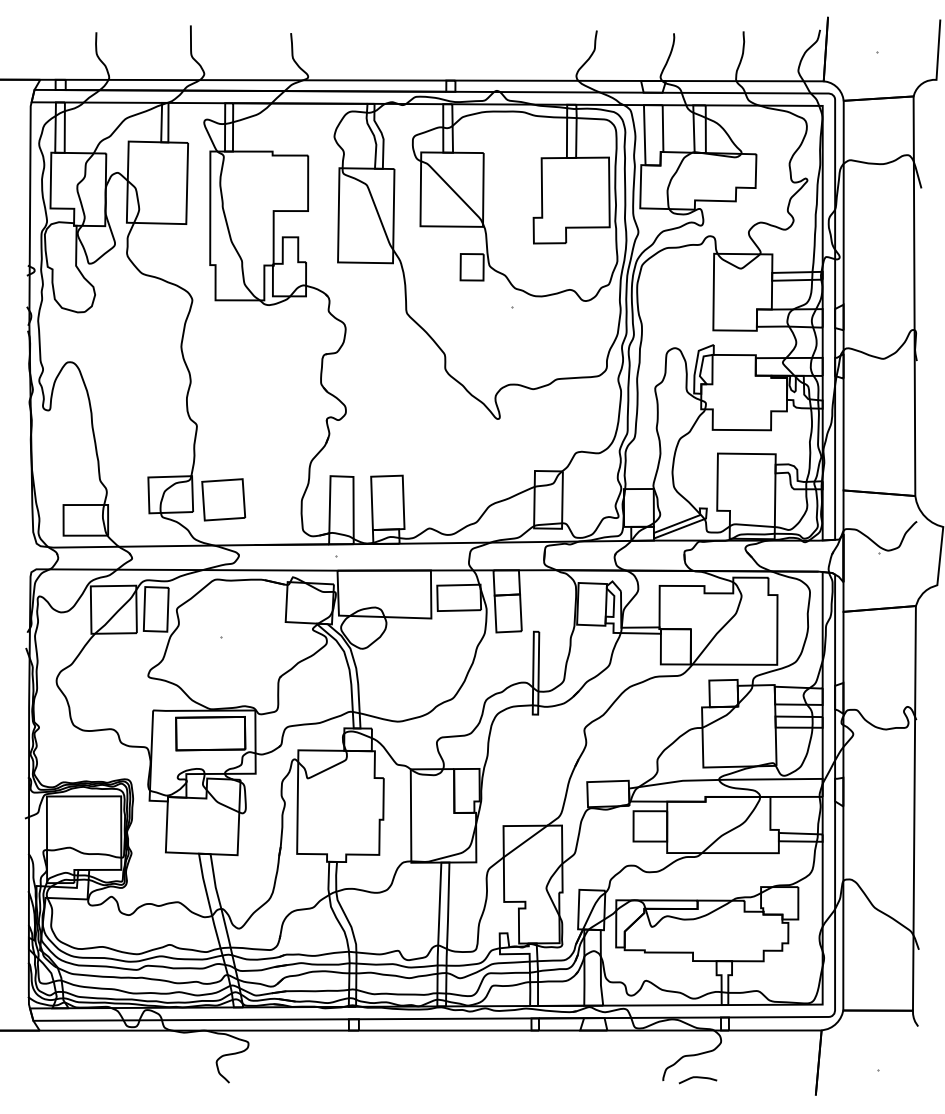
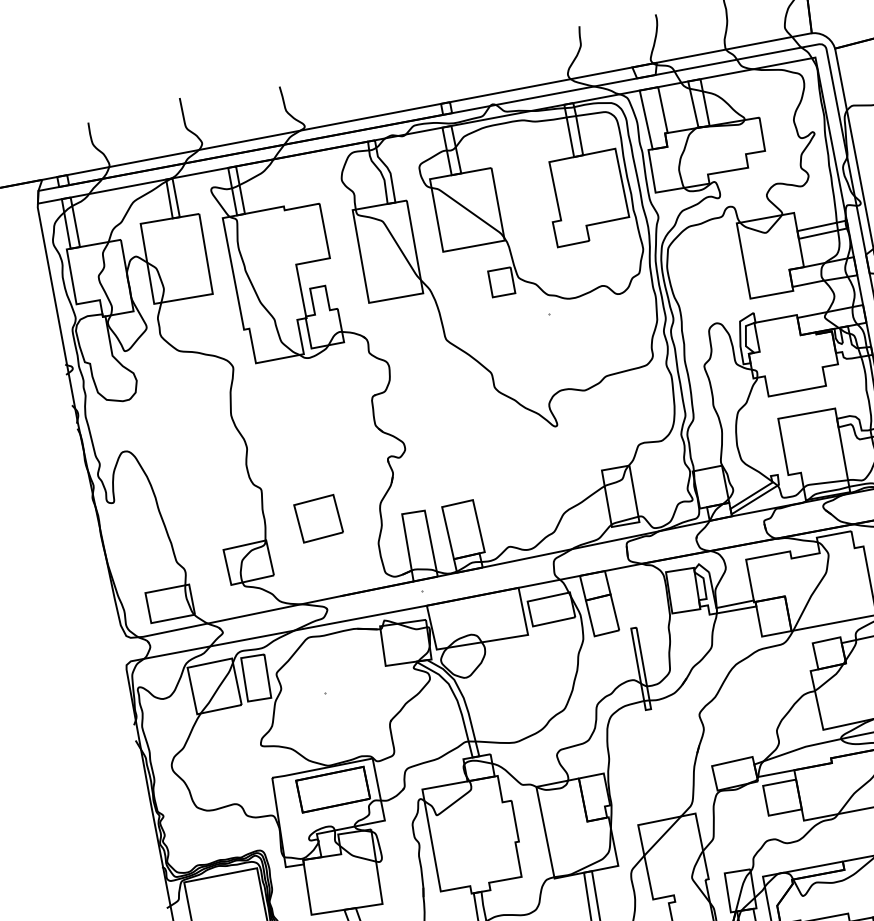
part: (223, 499) -> (318, 518), moved

